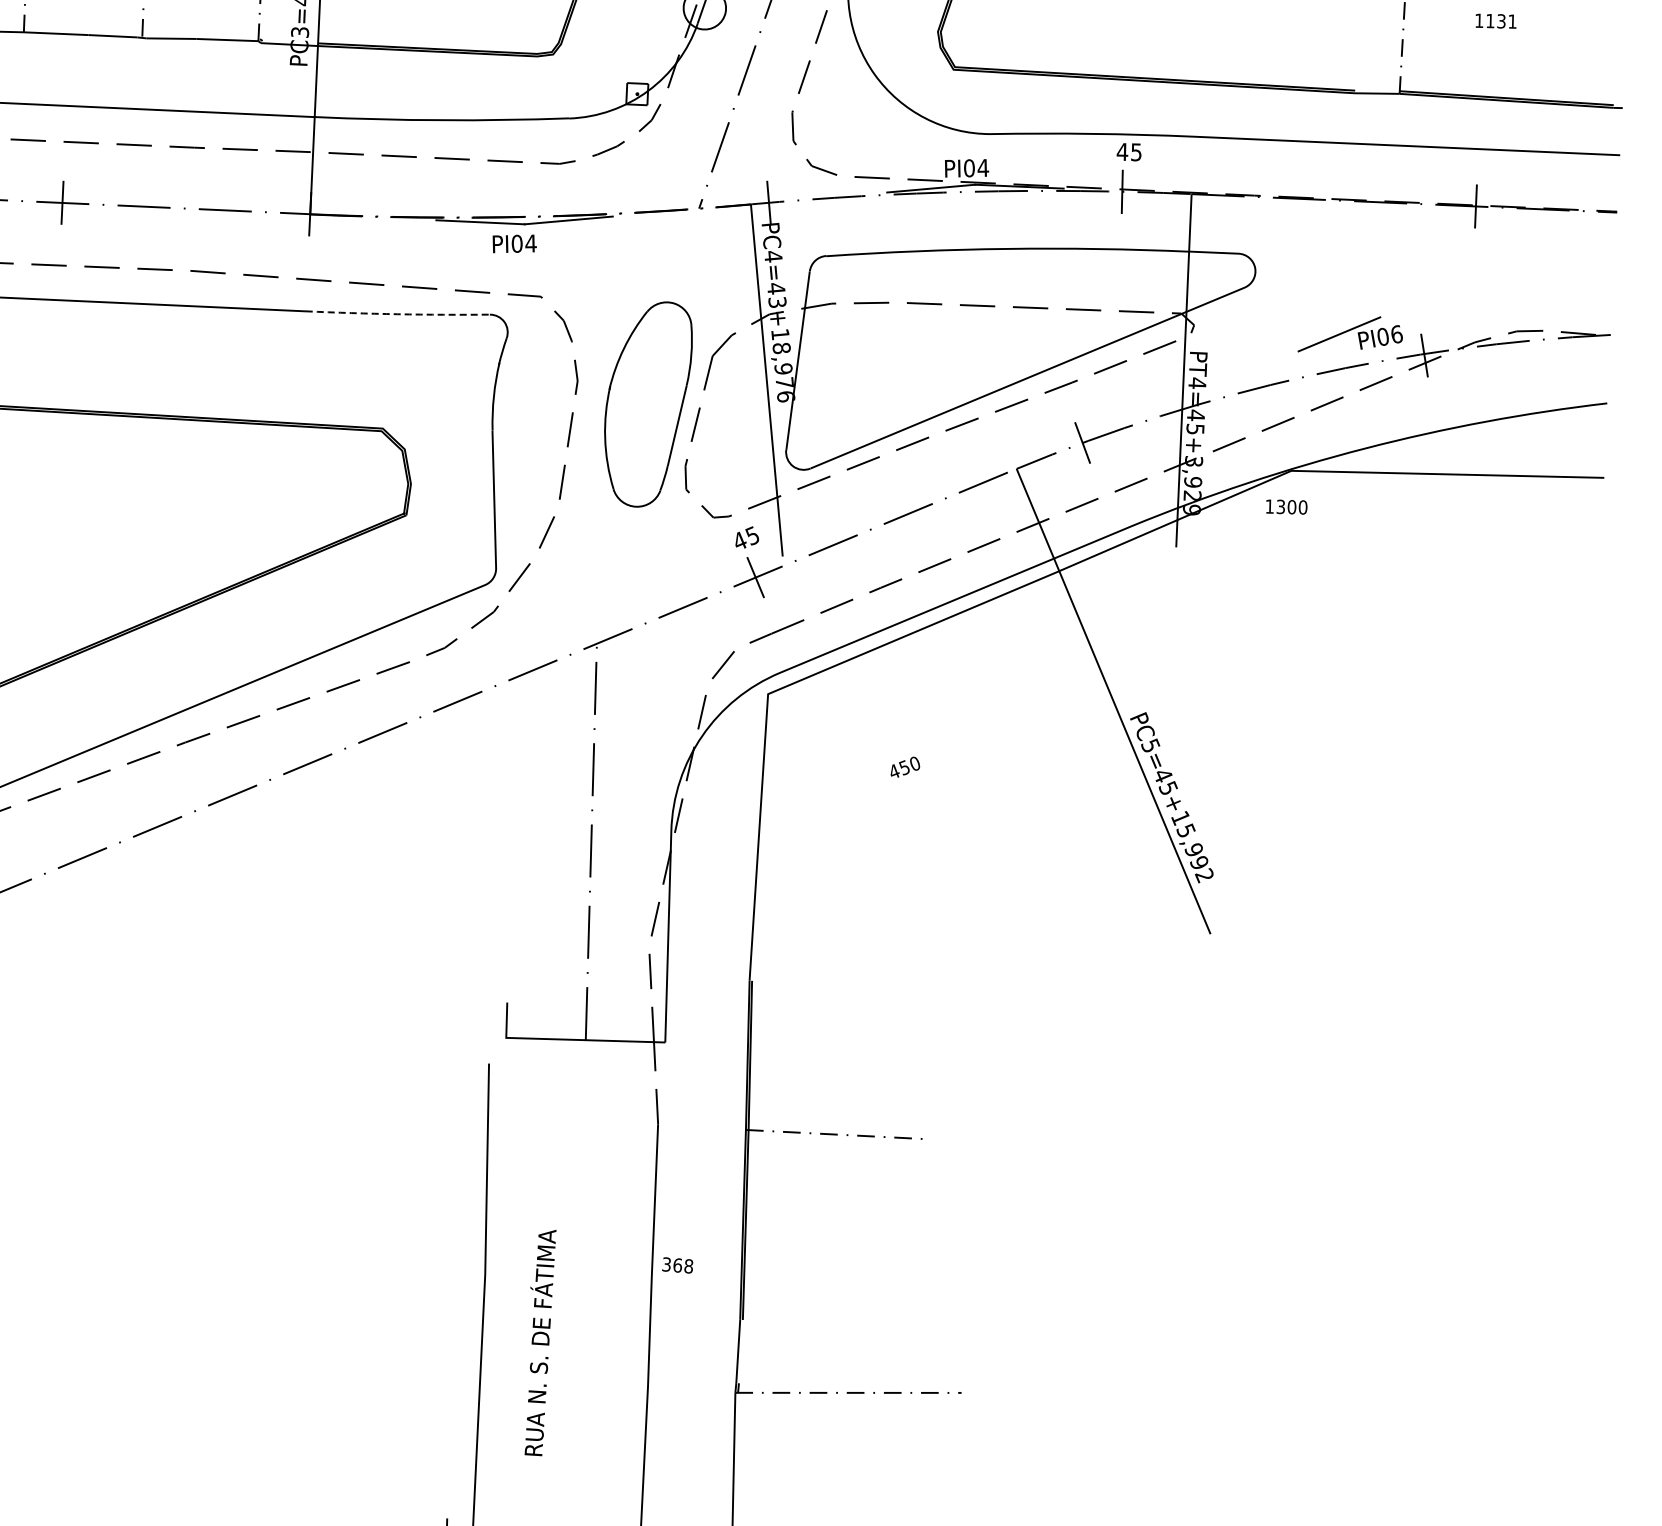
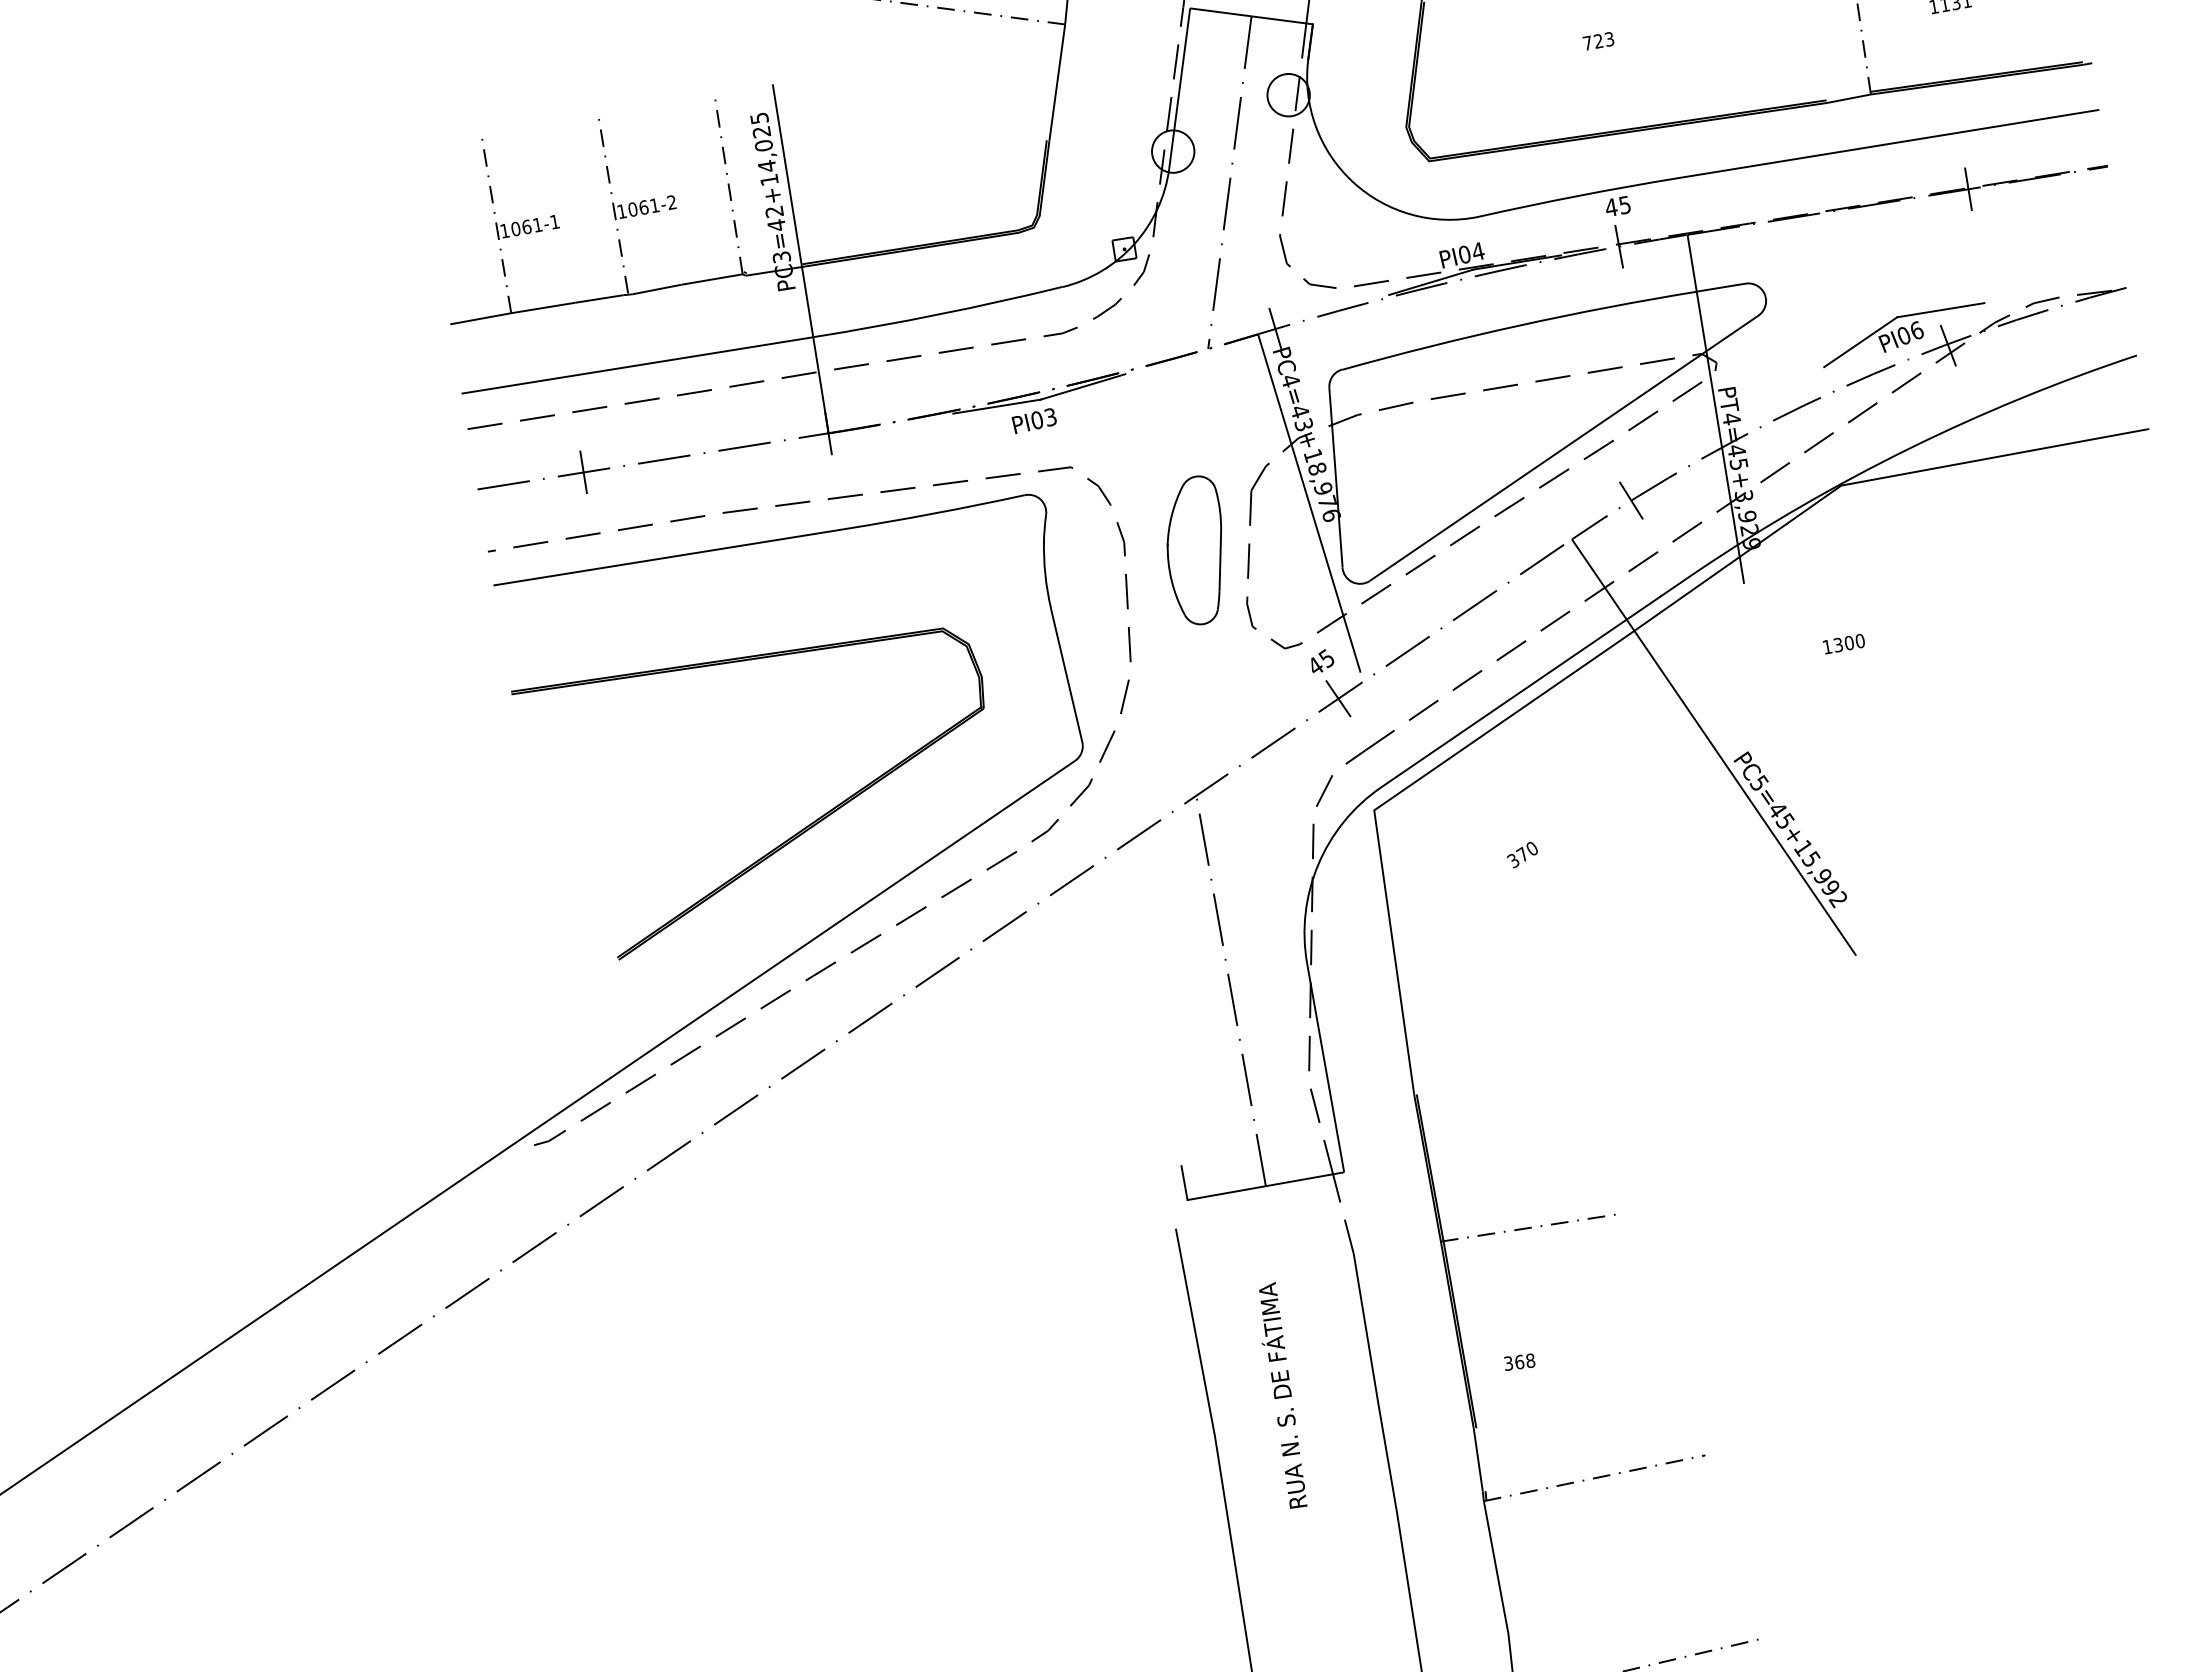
text: (530, 243) -> (1050, 417), PI04 -> PI03
arc: (397, 314) -> (934, 513), dashed -> solid
line: (1423, 319) -> (1940, 310), added
part: (643, 403) -> (1193, 550), size x0.71
text: (1286, 506) -> (1843, 643), moved
text: (898, 769) -> (1517, 857), 450 -> 370
text: (677, 1264) -> (1519, 1361), moved
text: (541, 1342) -> (1283, 1395), moved

